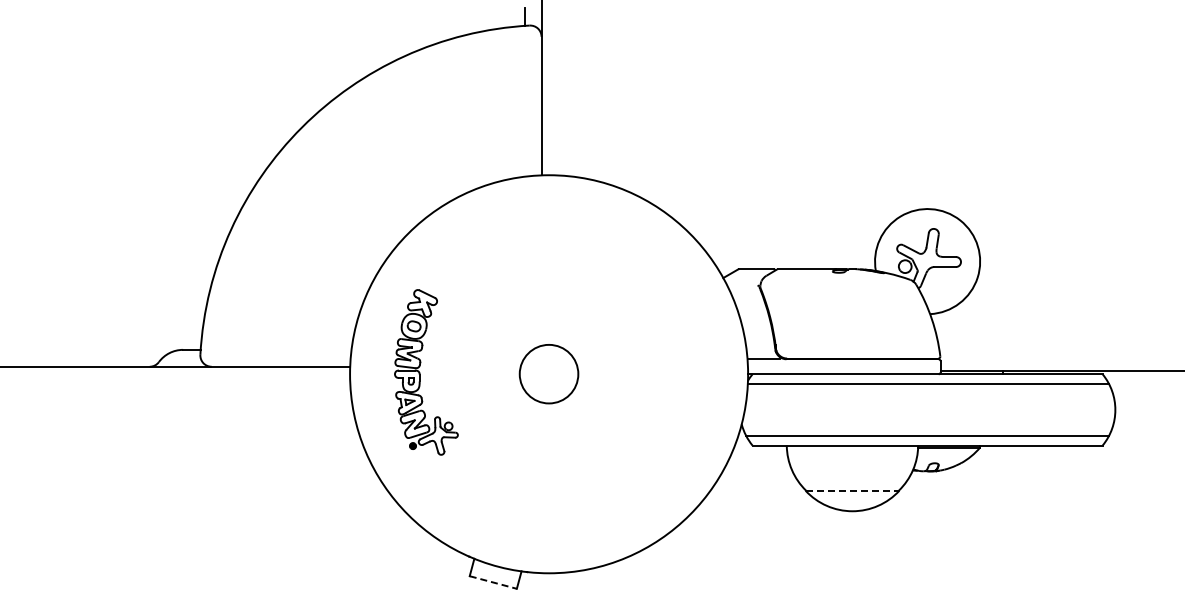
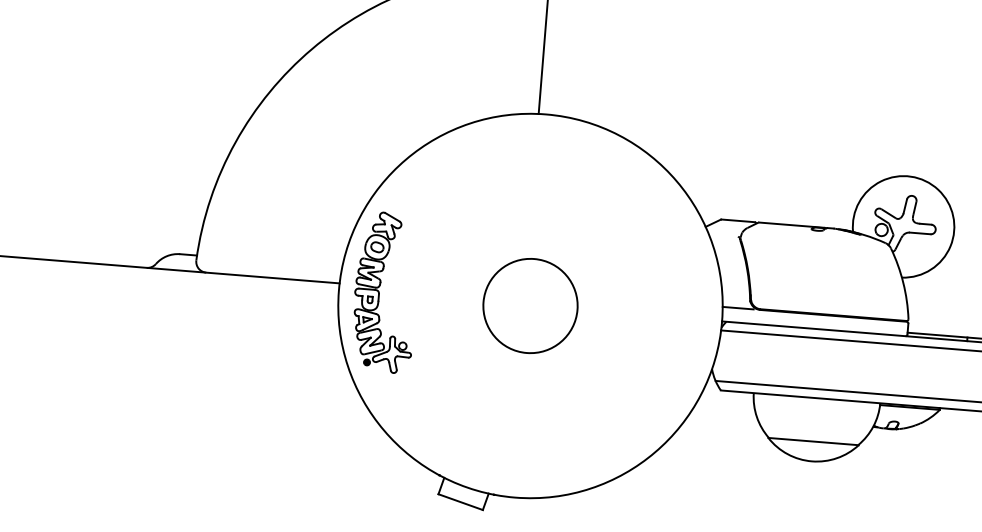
part: (426, 372) -> (385, 292), moved
circle: (548, 373) -> (530, 305), size x1.67
line: (852, 490) -> (813, 441), dashed -> solid
line: (493, 582) -> (460, 502), dashed -> solid

